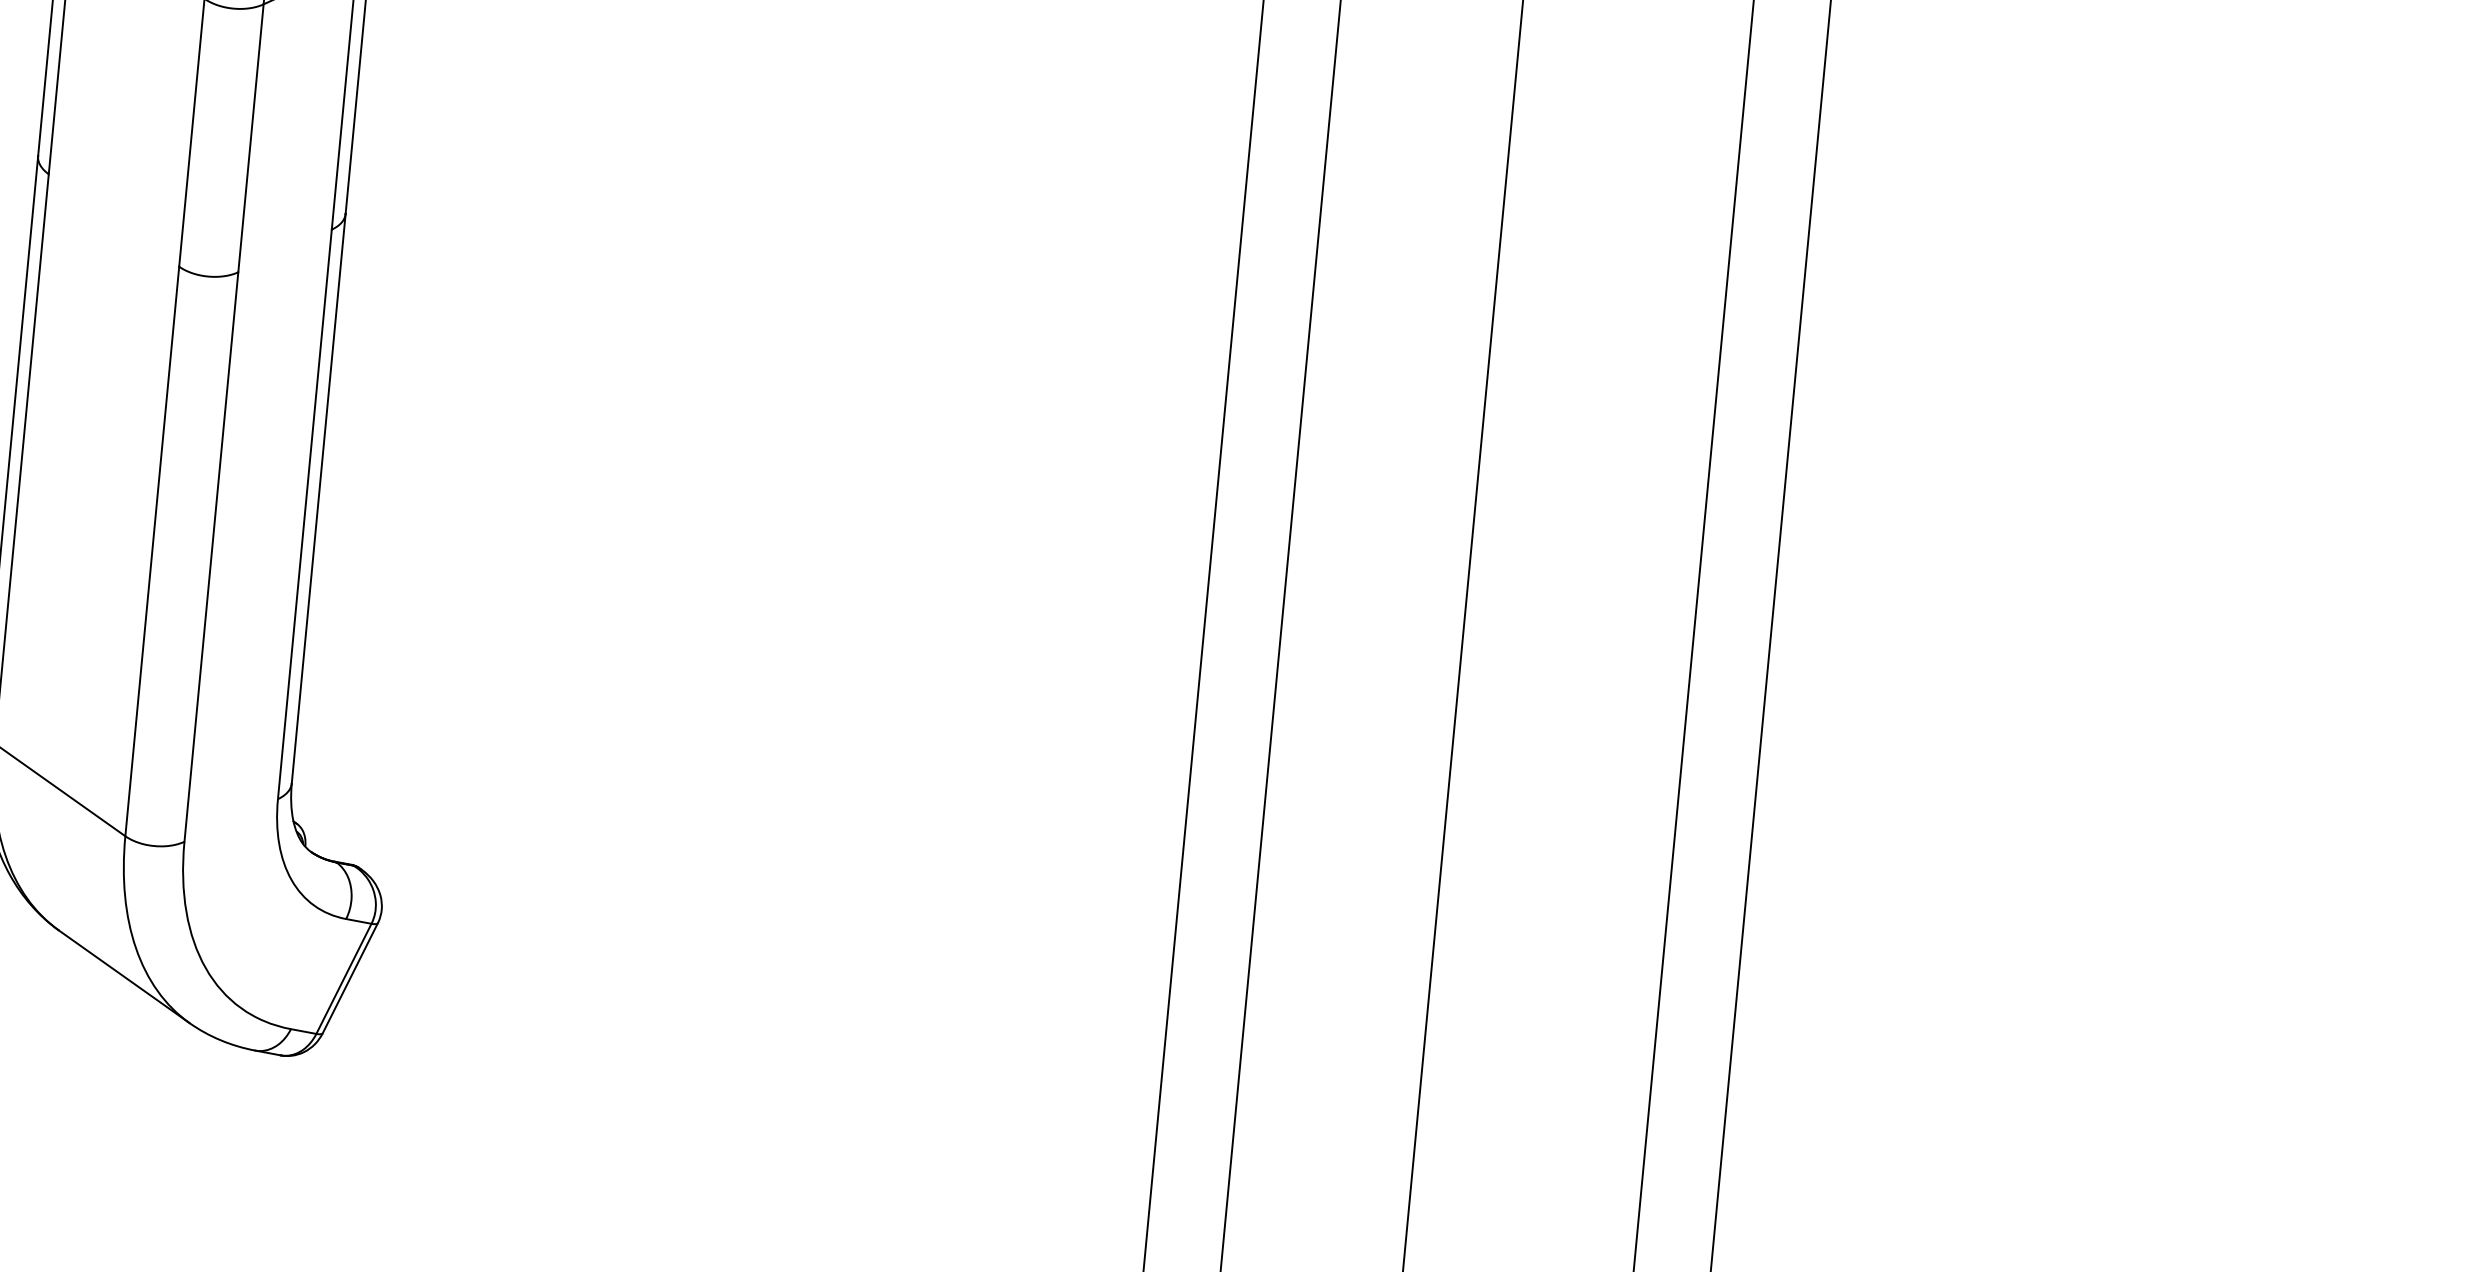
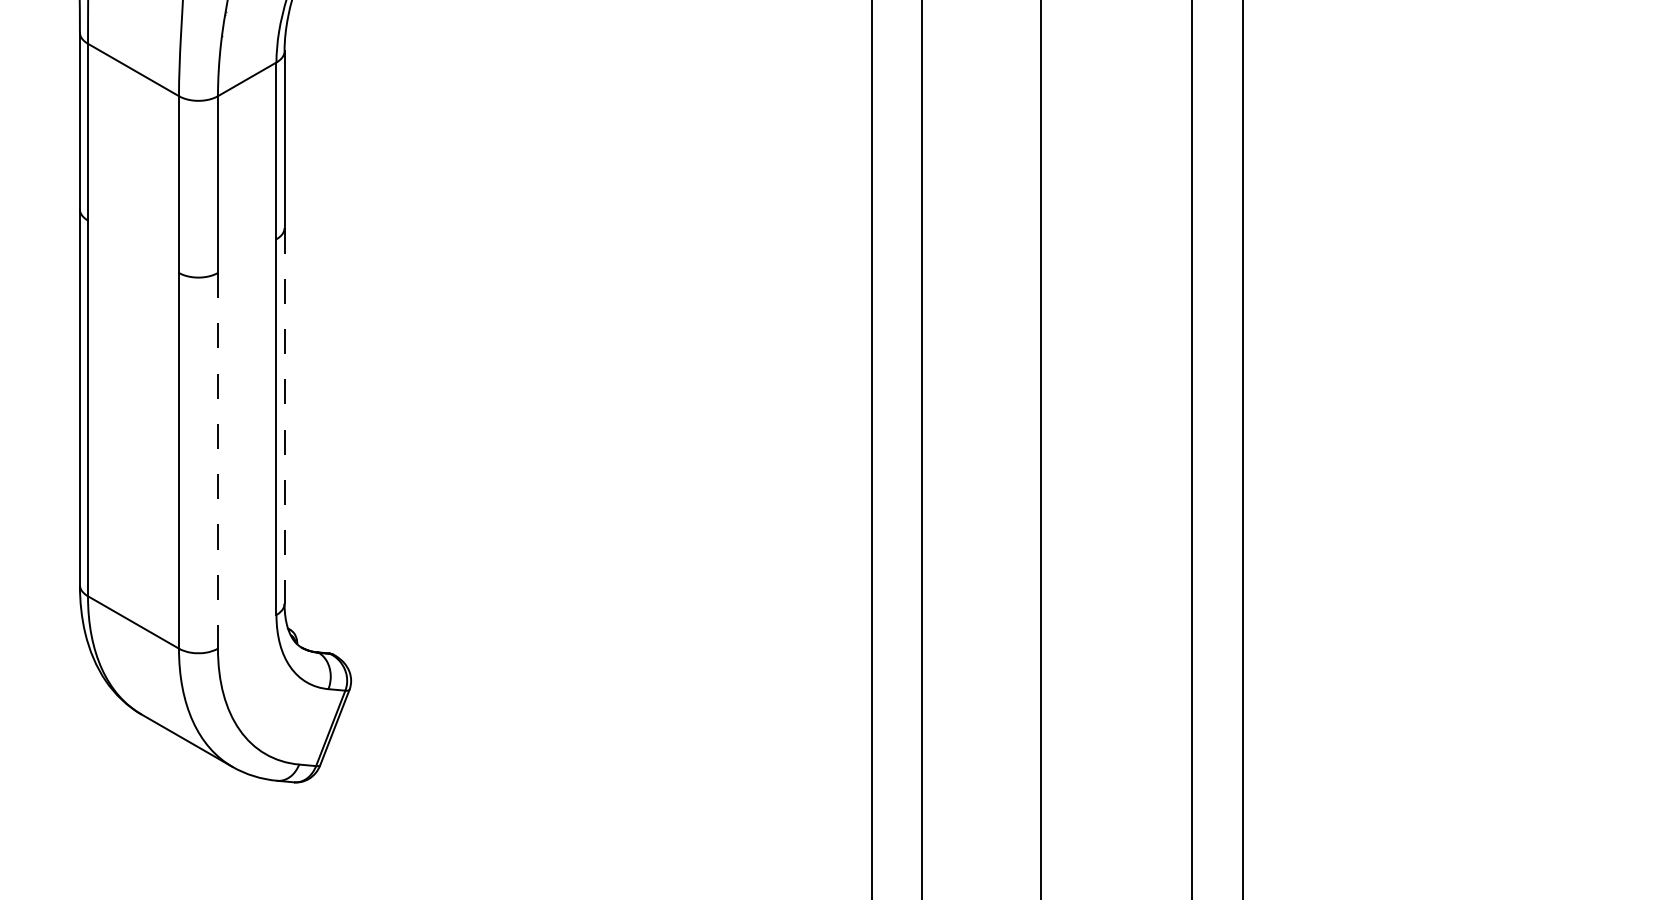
line: (318, 499) -> (284, 416), solid -> dashed
line: (210, 556) -> (217, 460), solid -> dashed

